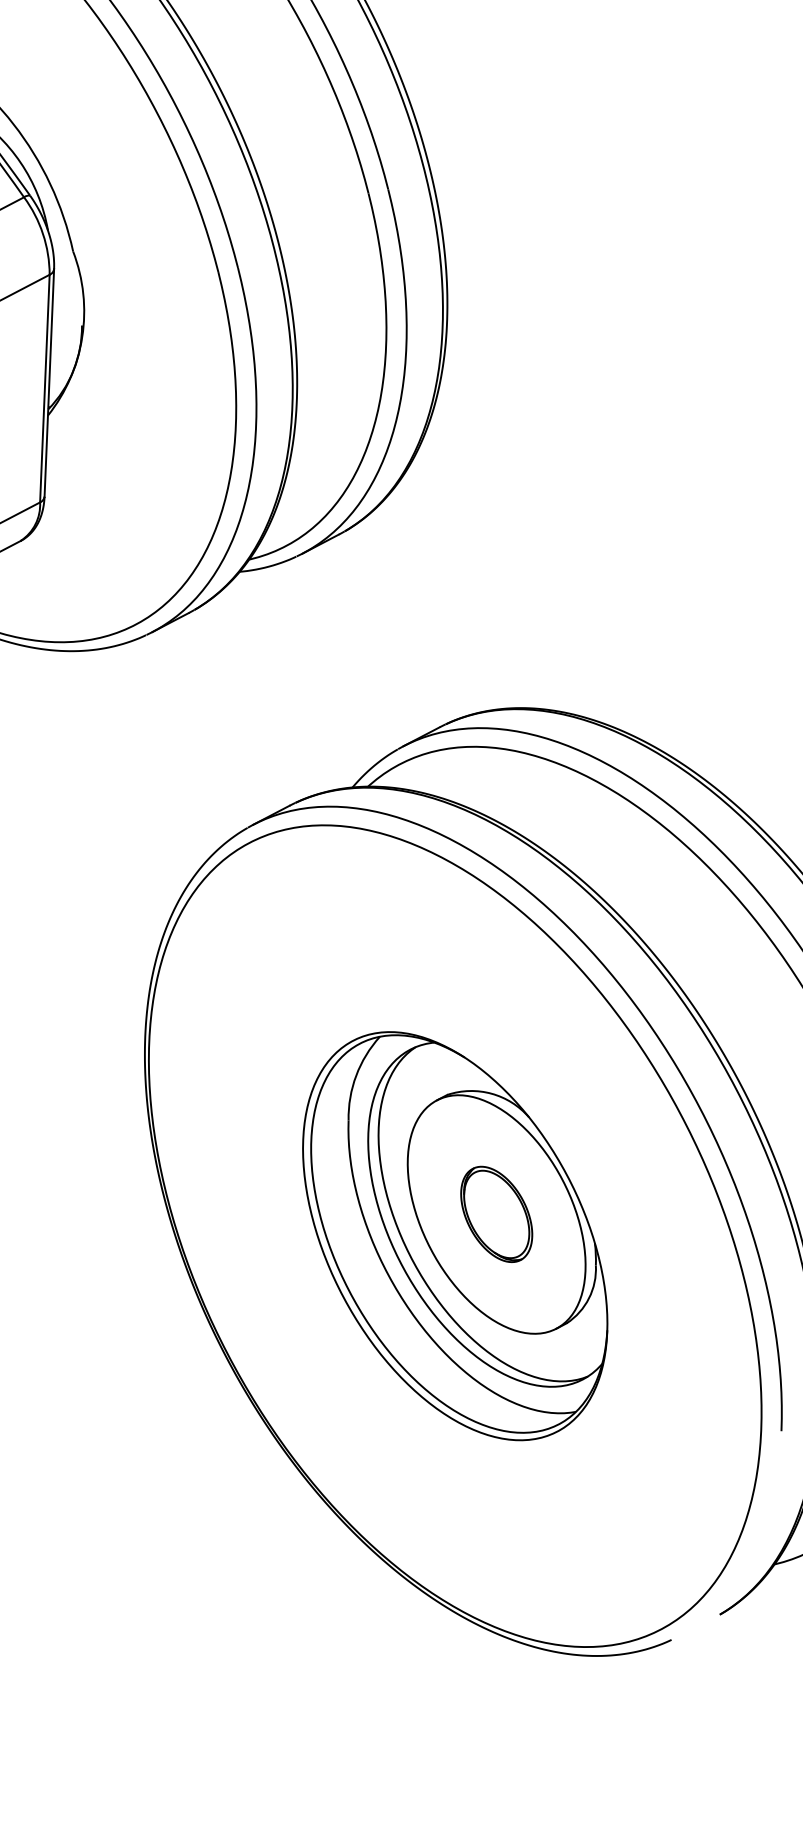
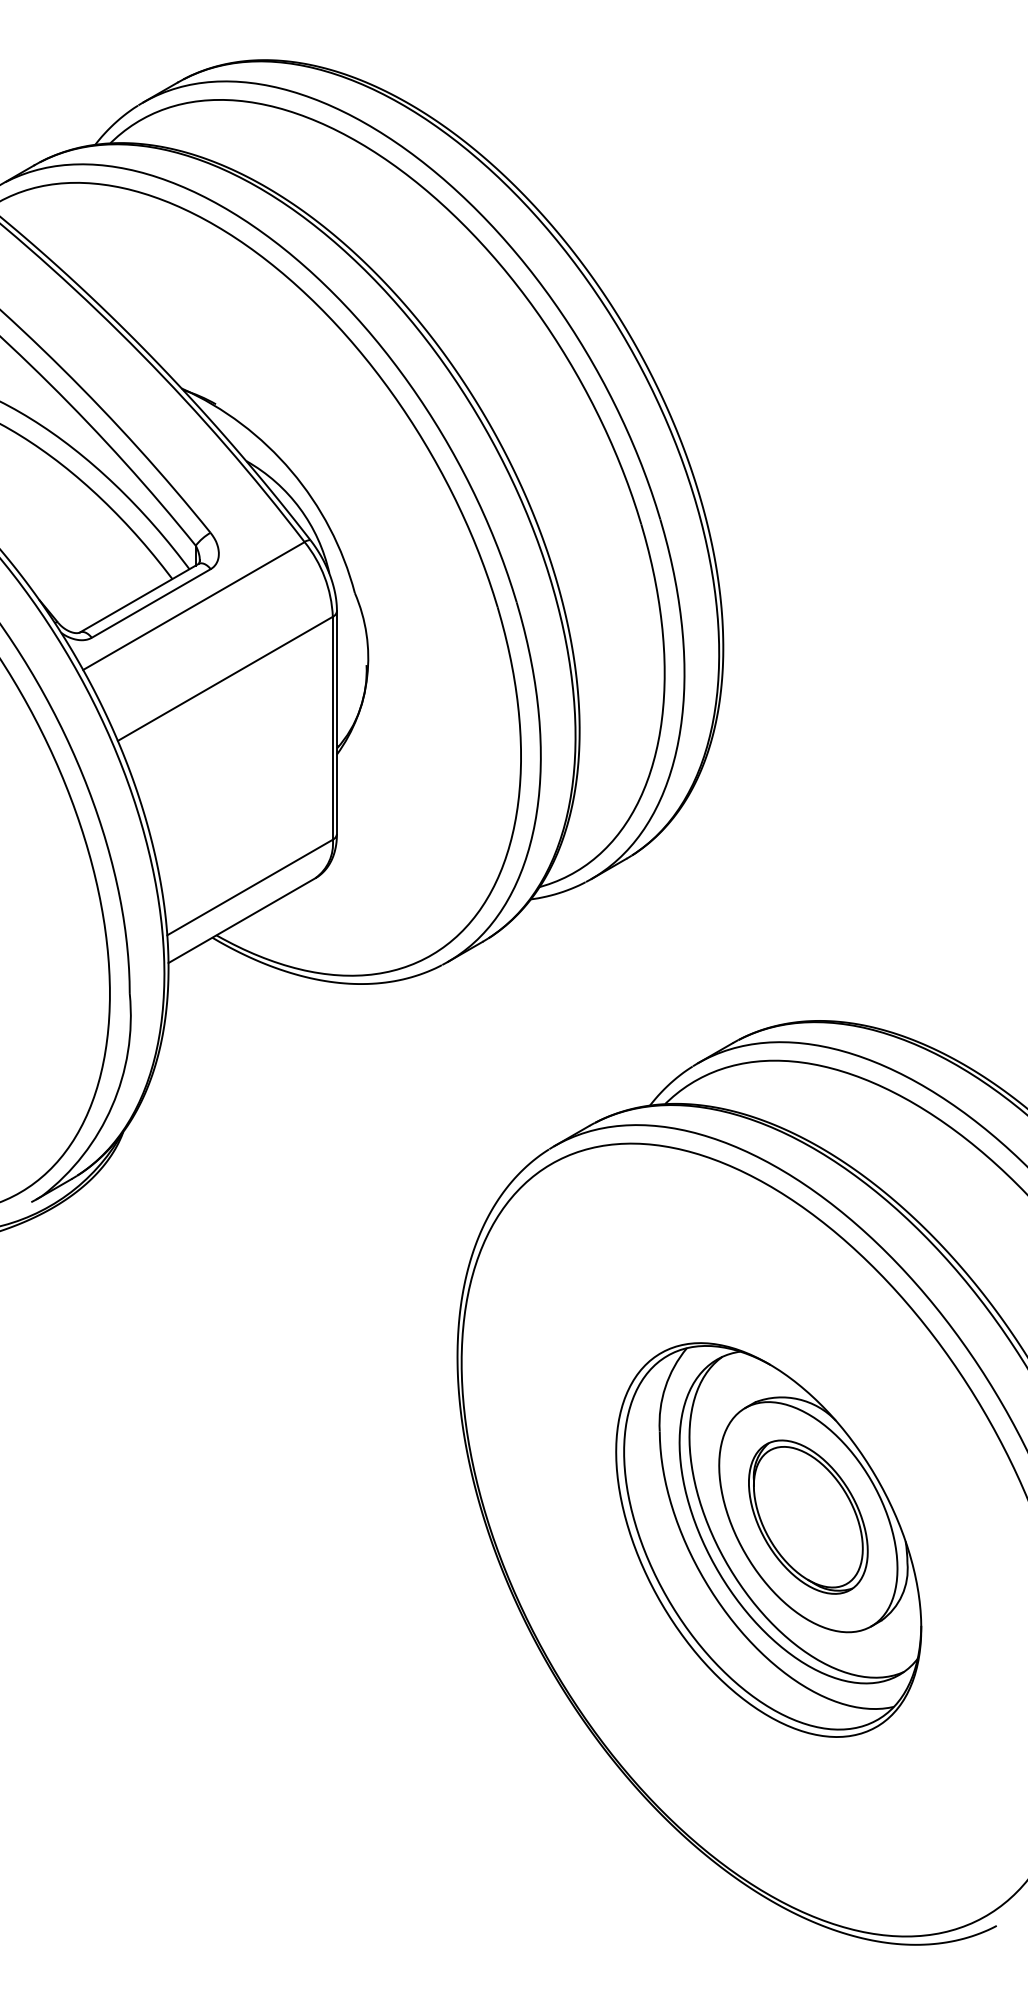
part: (496, 1213) -> (808, 1516), size x1.67

